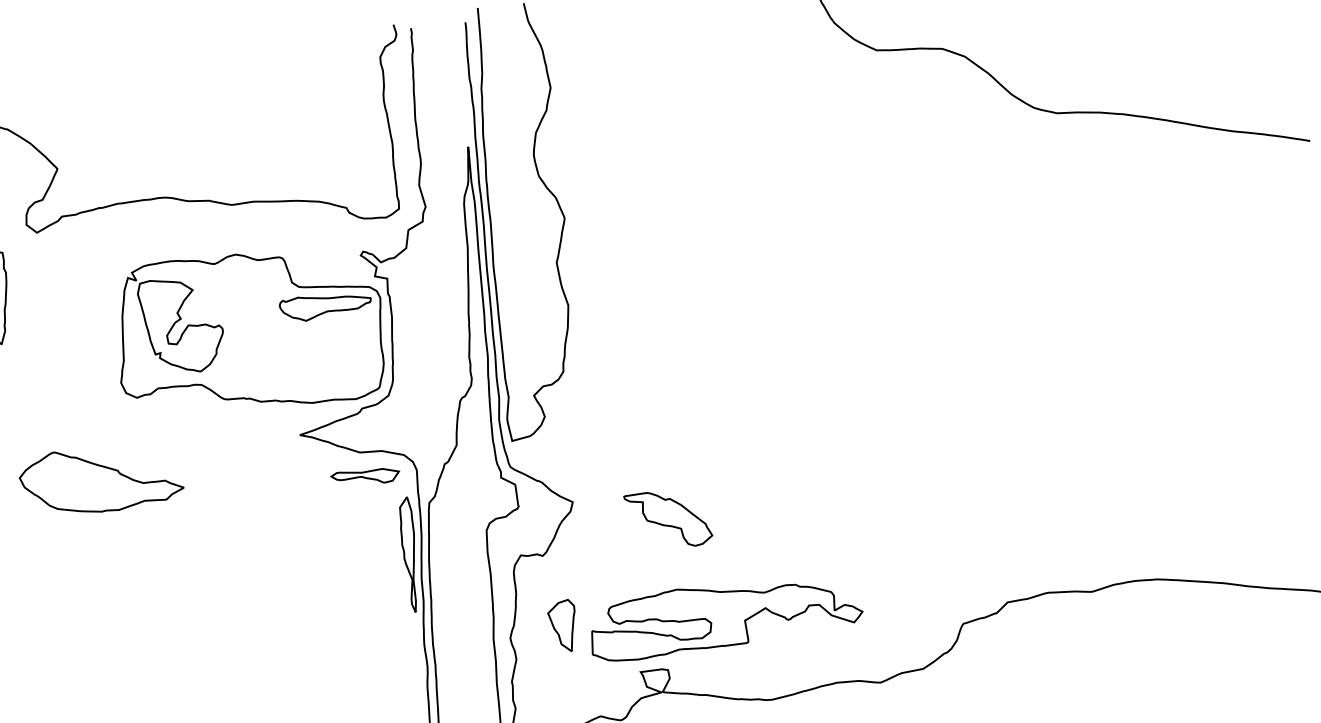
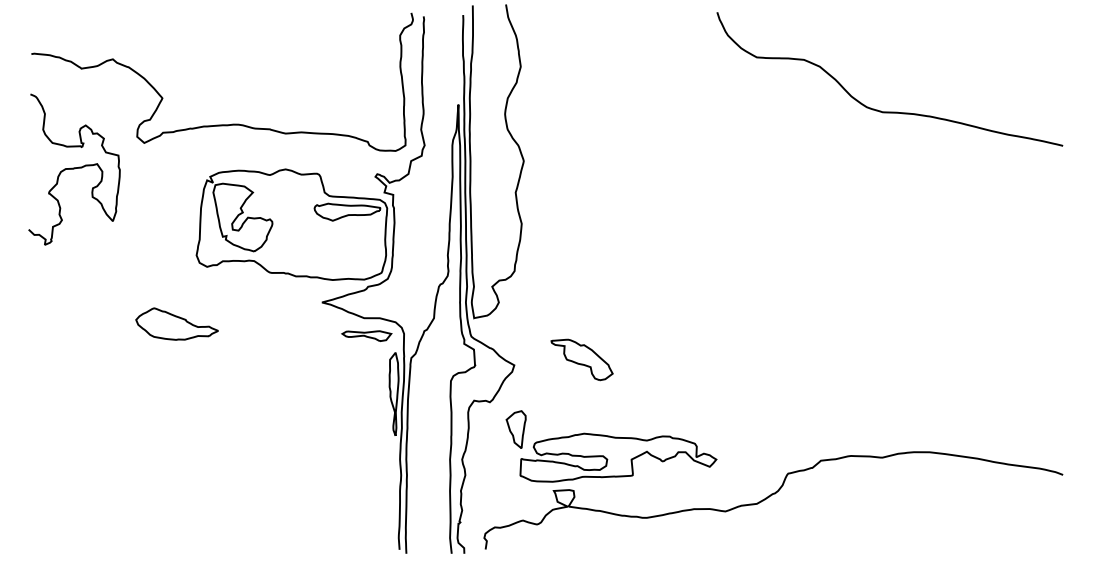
part: (100, 479) -> (176, 323), size x0.7
part: (667, 519) -> (581, 359), moved
part: (561, 625) -> (515, 429), moved

